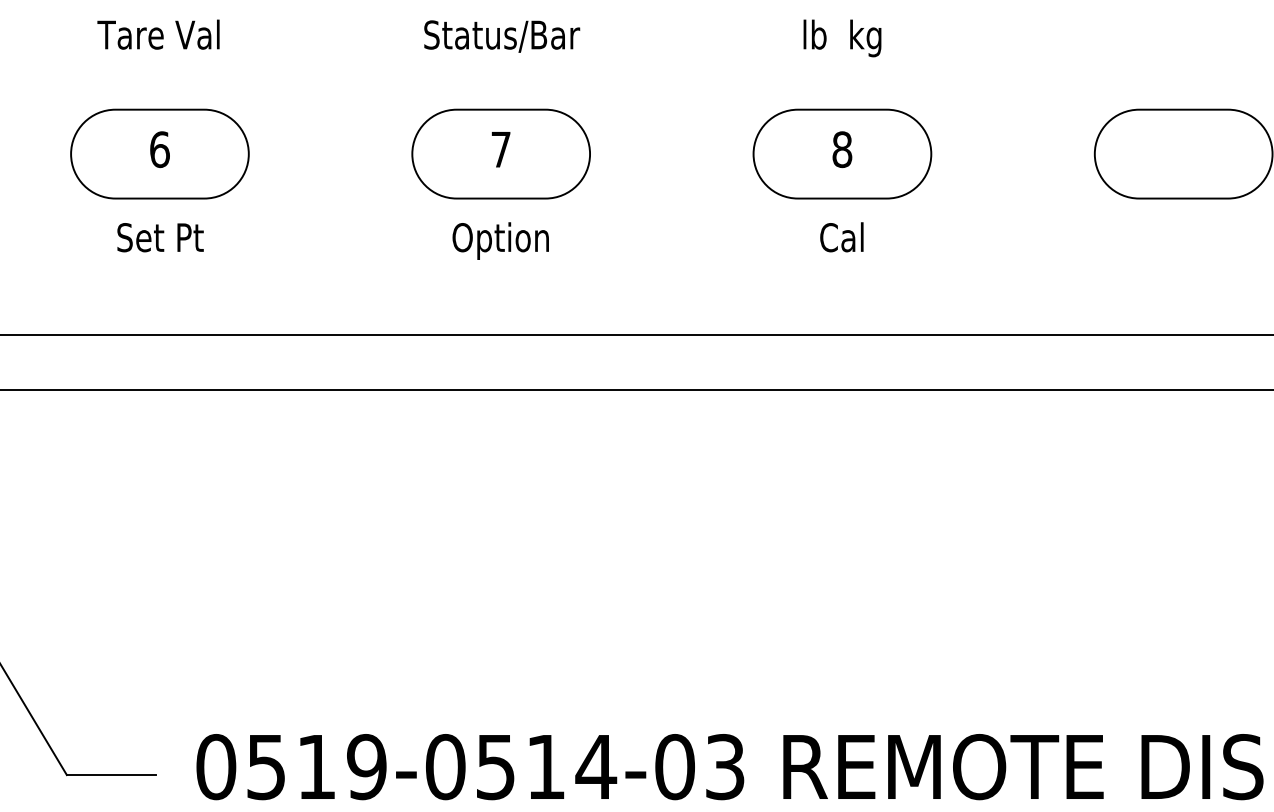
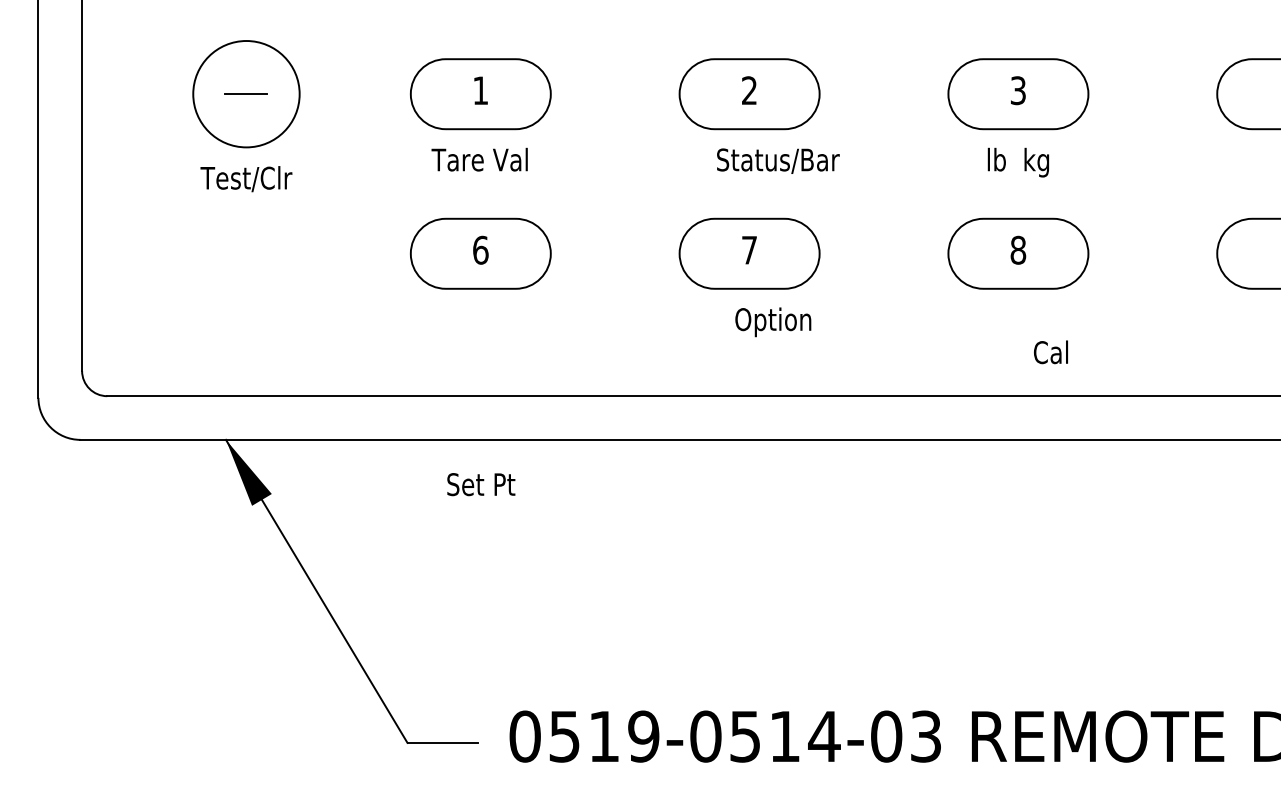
text: (502, 35) -> (778, 160), moved
text: (160, 237) -> (481, 484), moved
text: (841, 237) -> (1050, 352), moved
text: (501, 241) -> (773, 322), moved

